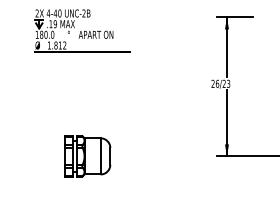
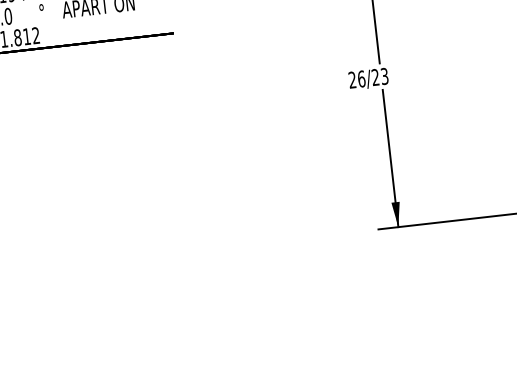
part: (87, 156) -> (109, 260), removed

